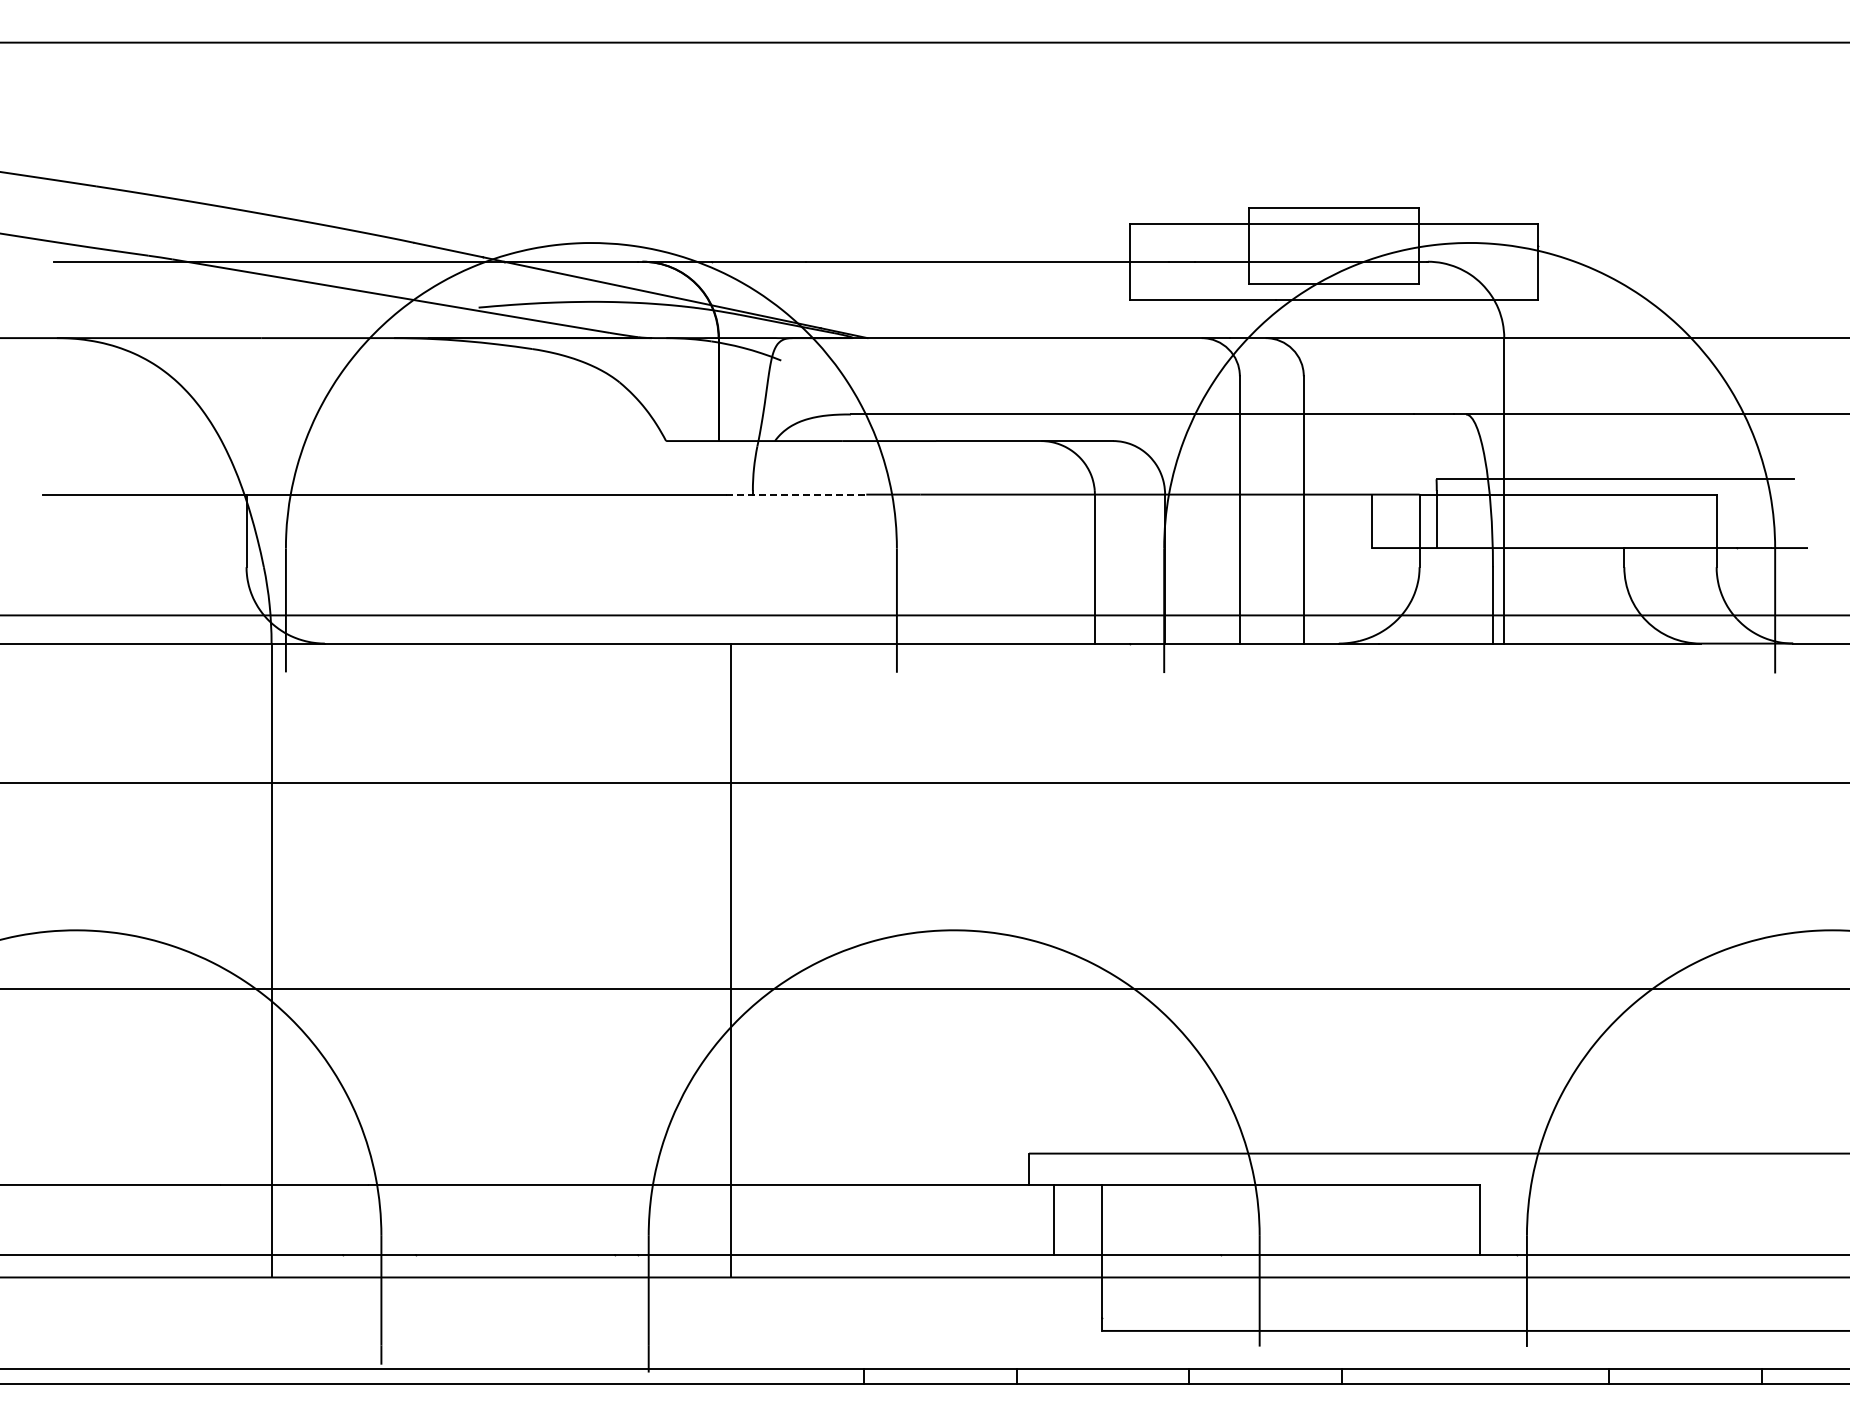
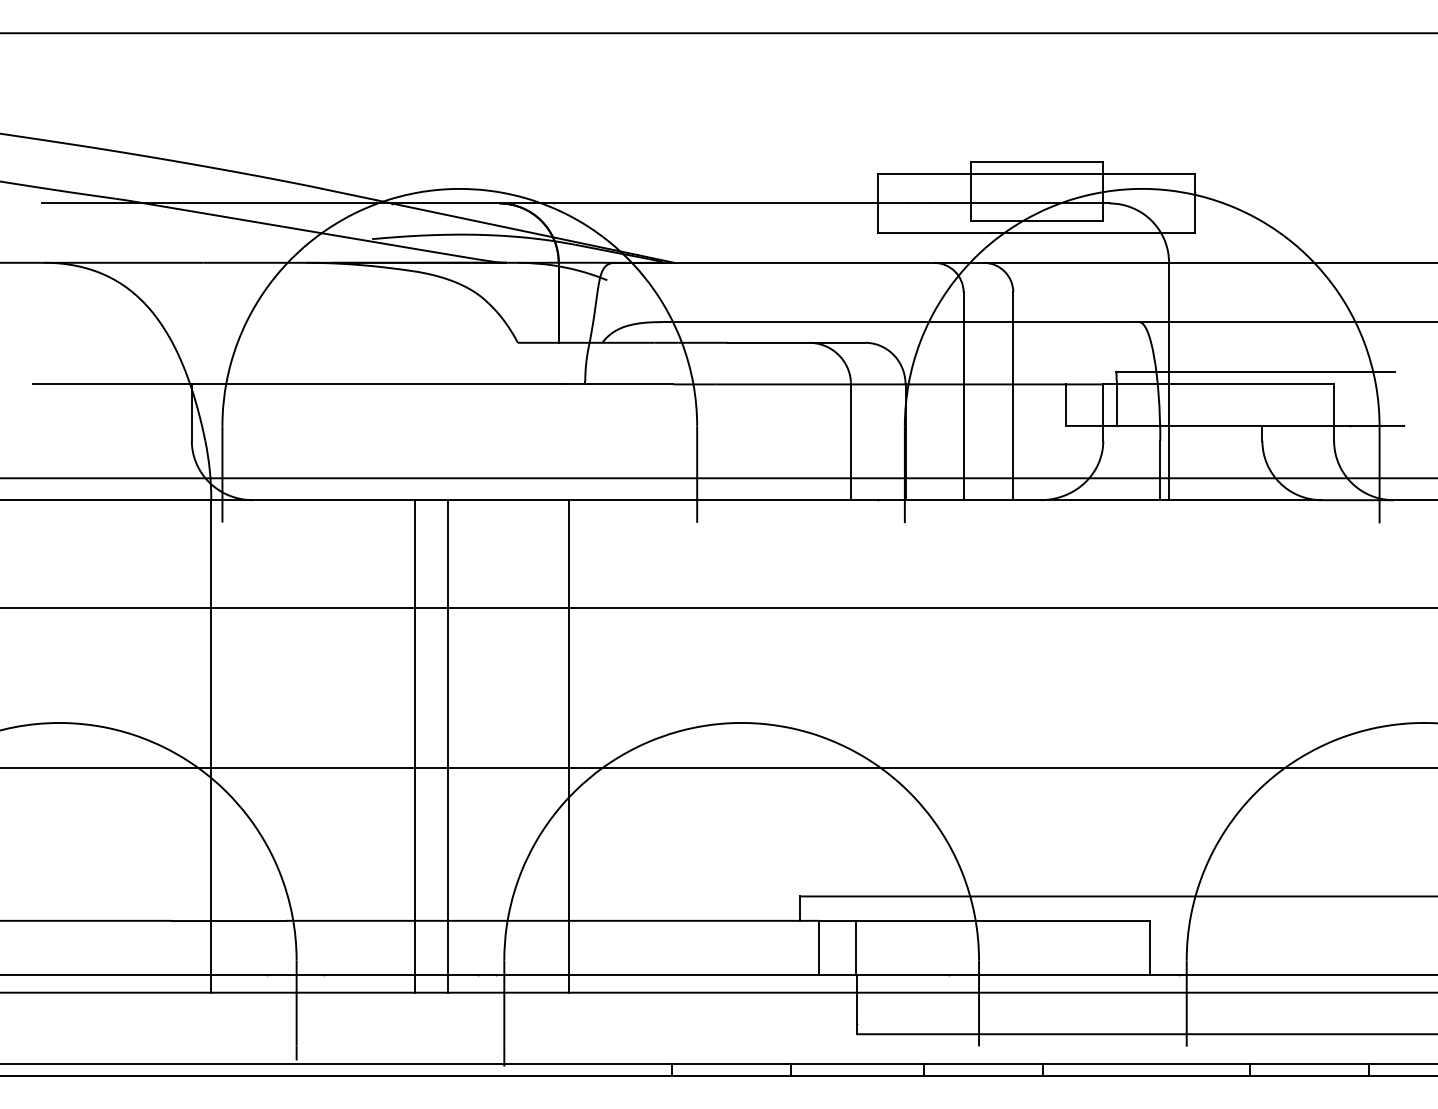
line: (796, 494) -> (619, 384), dashed -> solid
line: (534, 960) -> (415, 746), added
line: (575, 960) -> (447, 746), added

